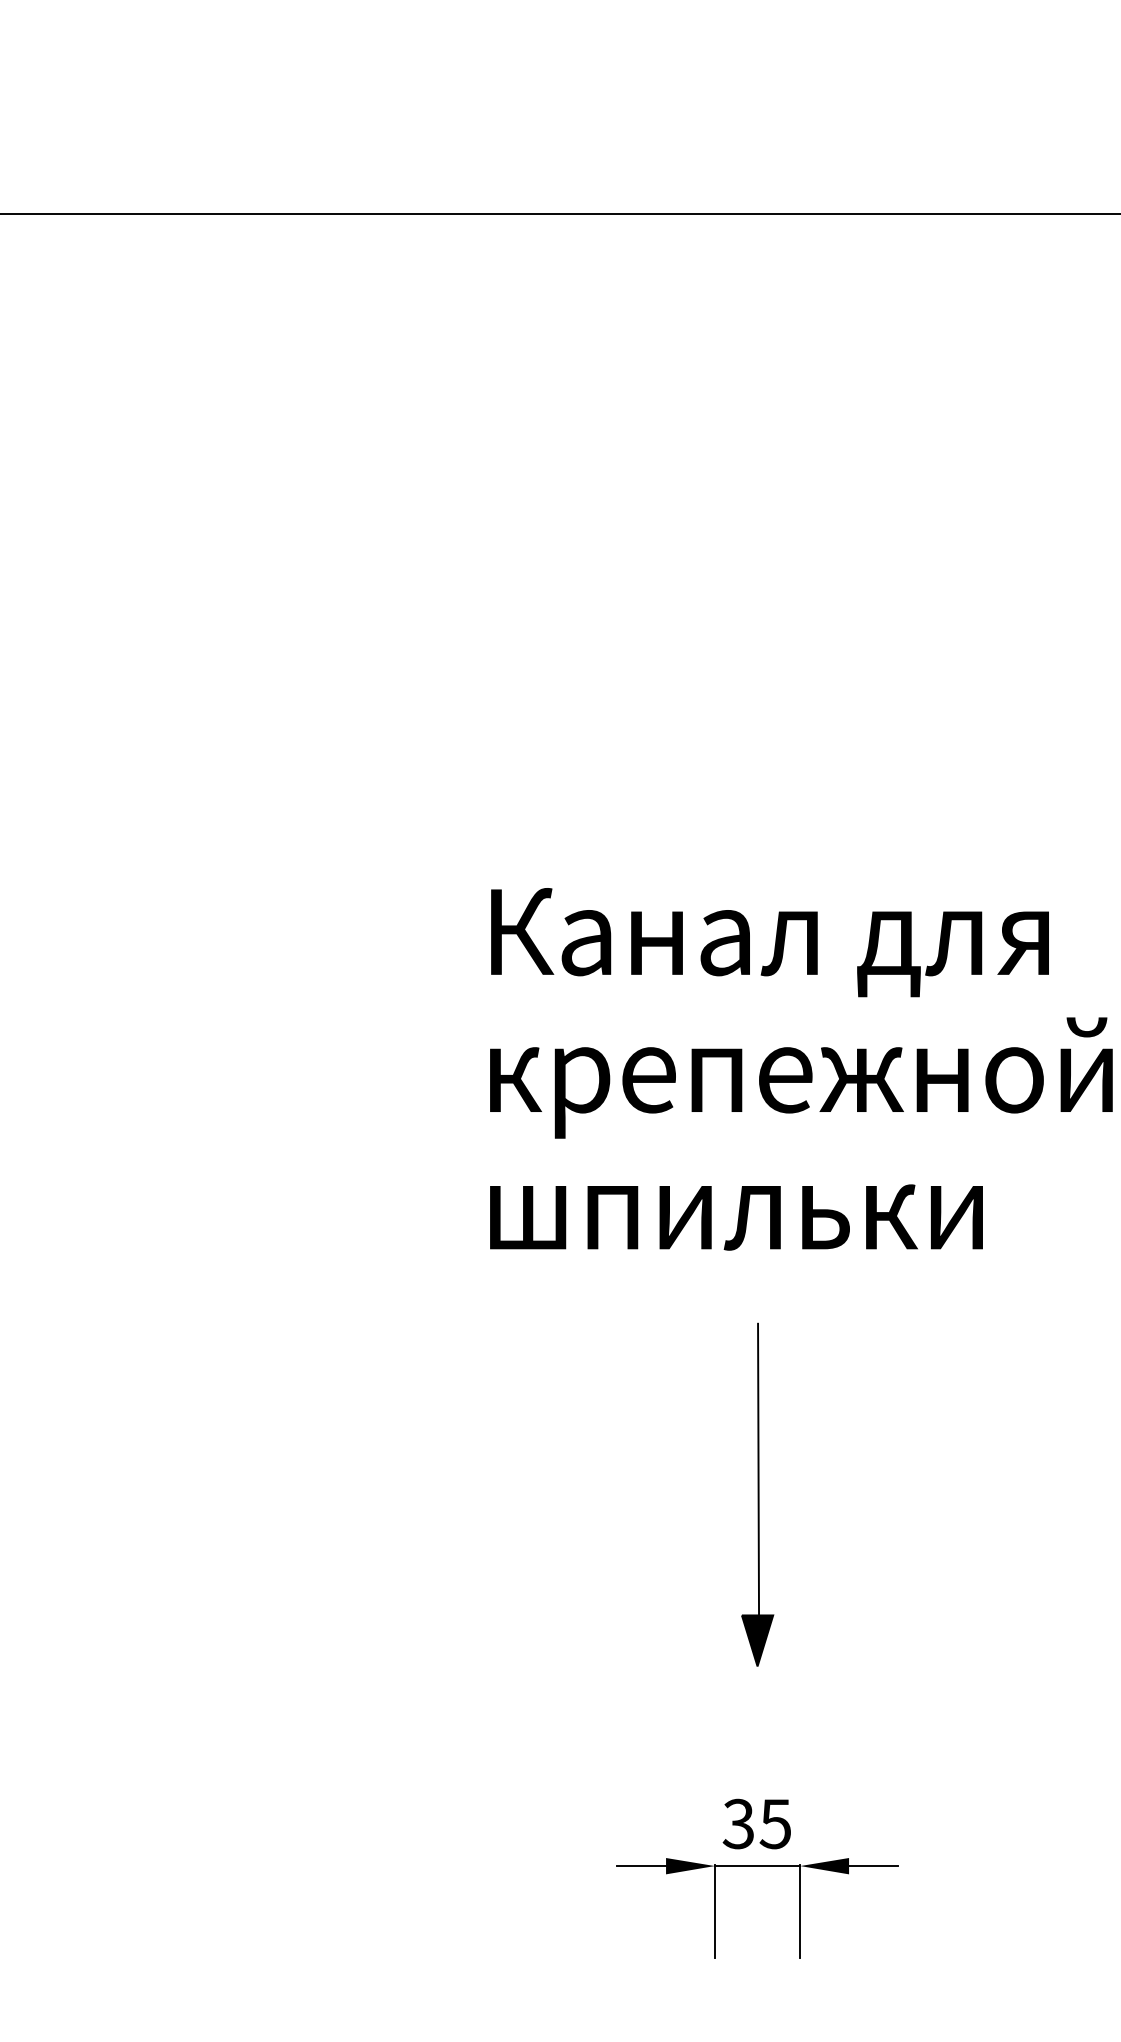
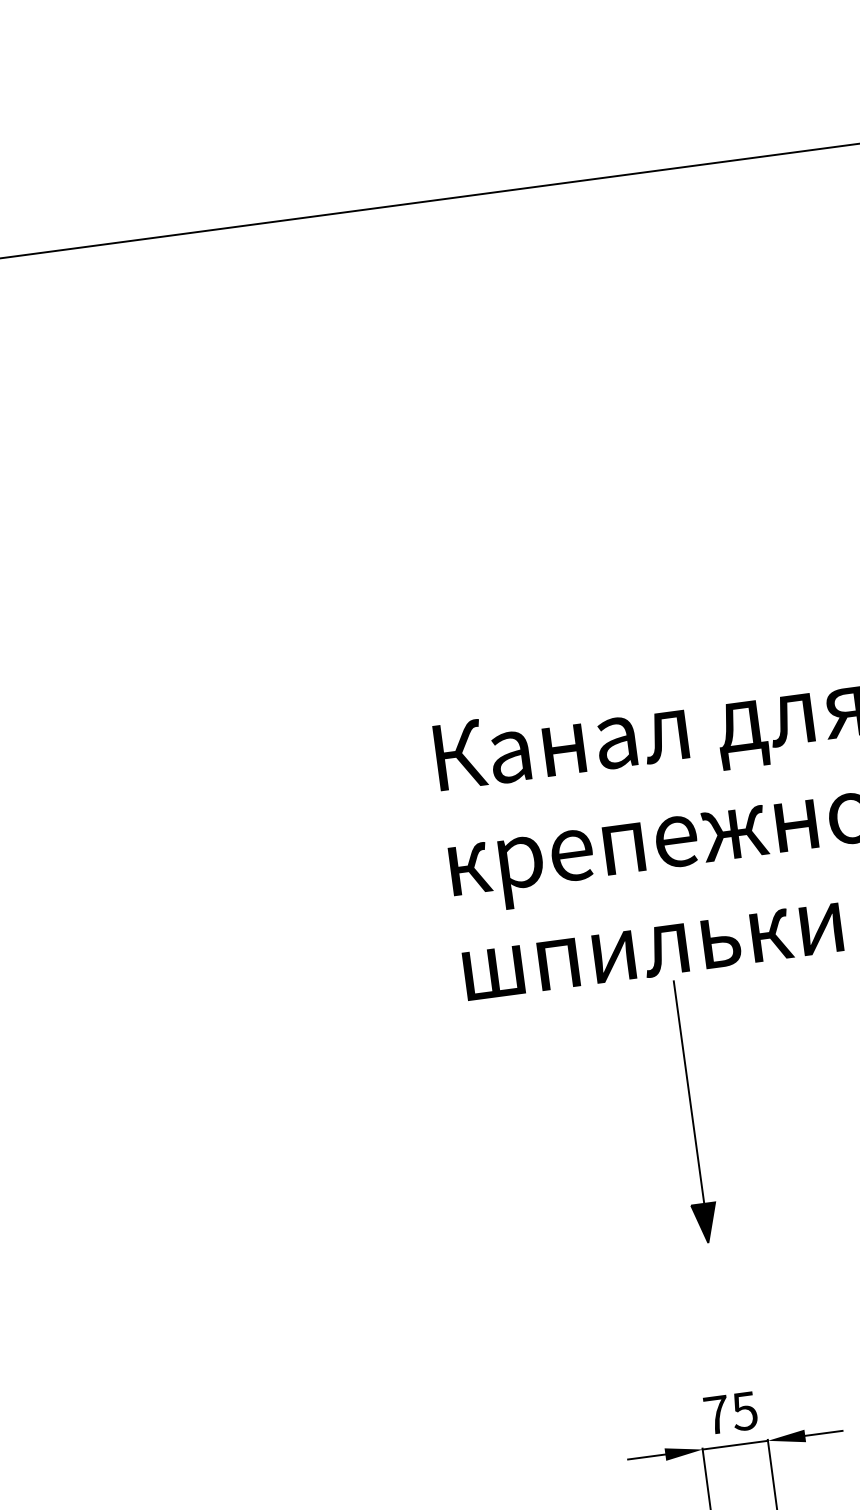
part: (757, 1494) -> (690, 1111), moved
text: (738, 1823) -> (716, 1414), 35 -> 75

